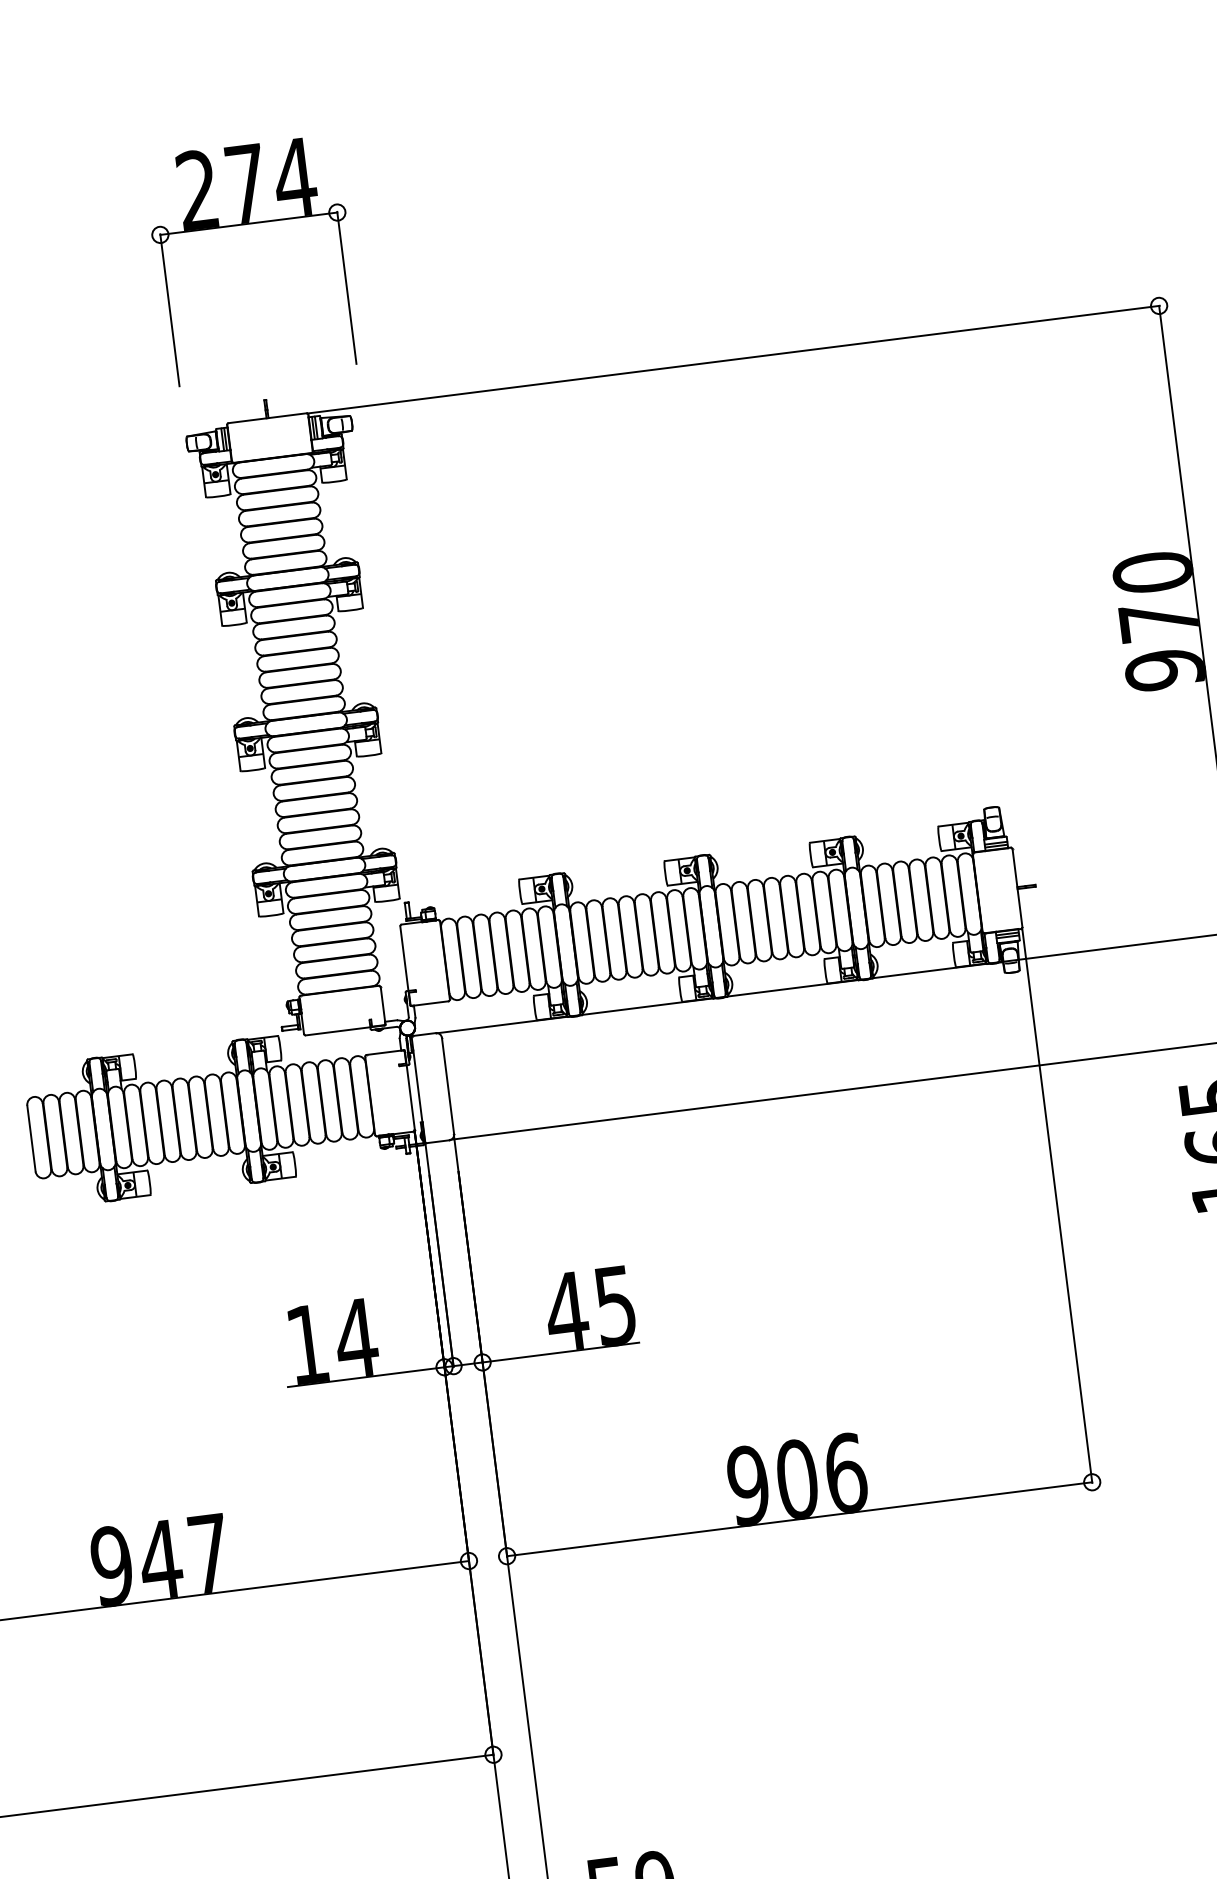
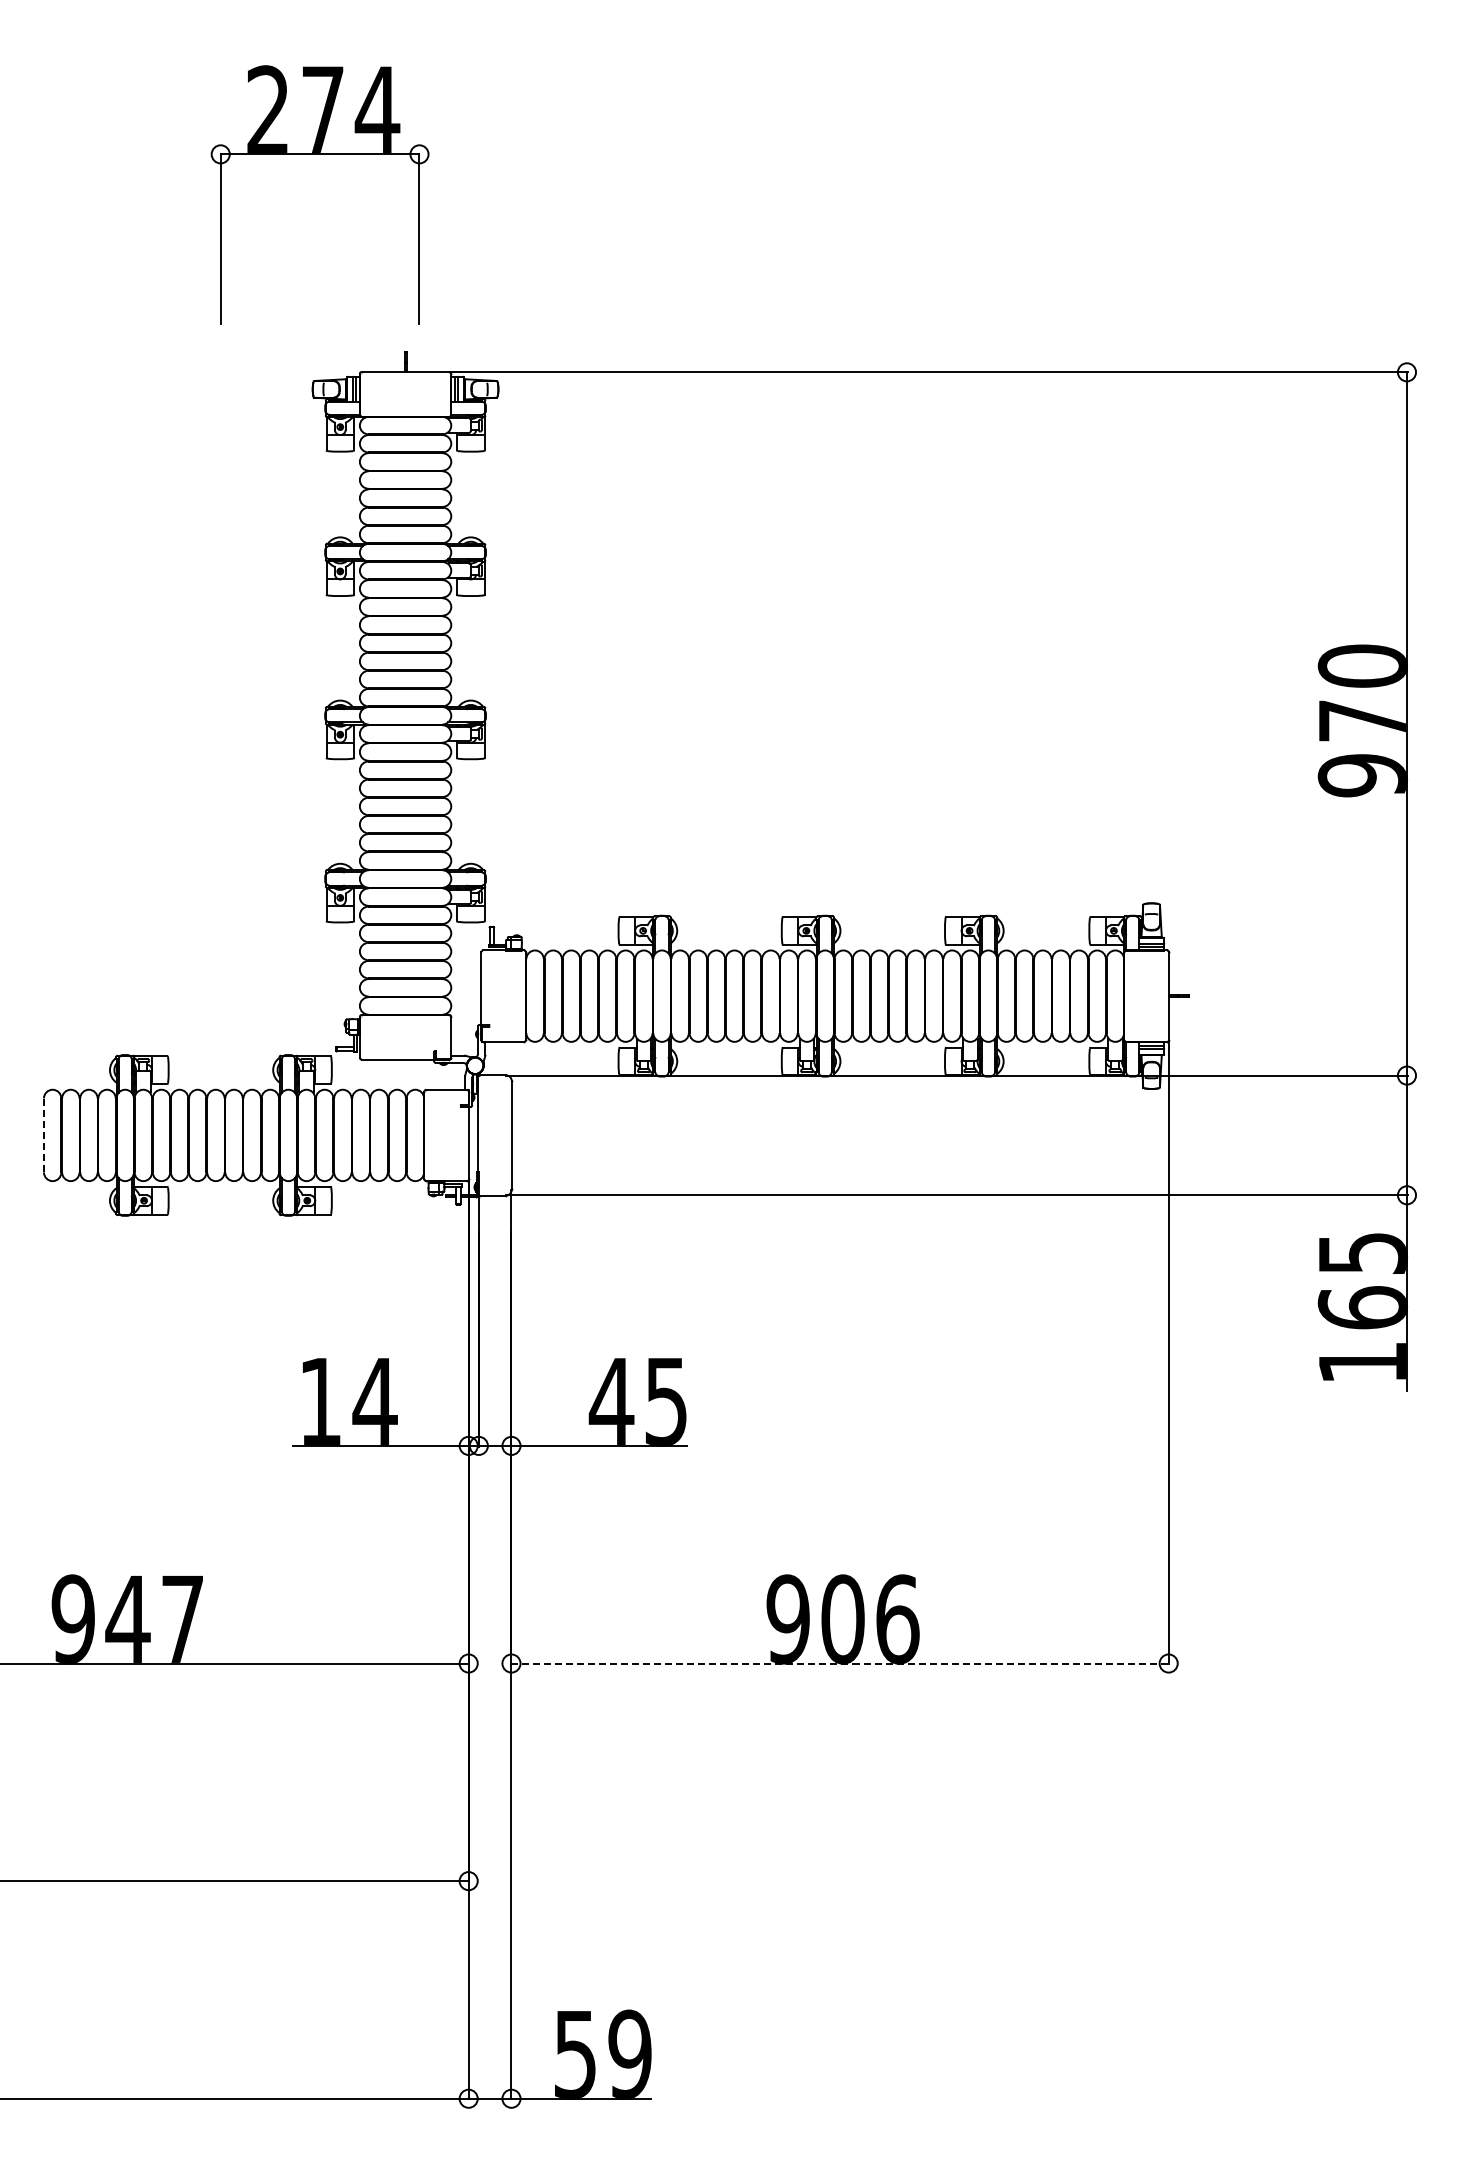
part: (248, 223) -> (319, 154), moved
line: (31, 1138) -> (43, 1135), solid -> dashed
line: (800, 1519) -> (840, 1663), solid -> dashed

